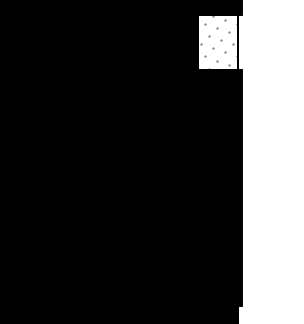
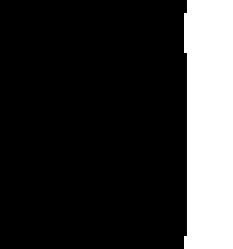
fill: (218, 42) -> (167, 32), added

